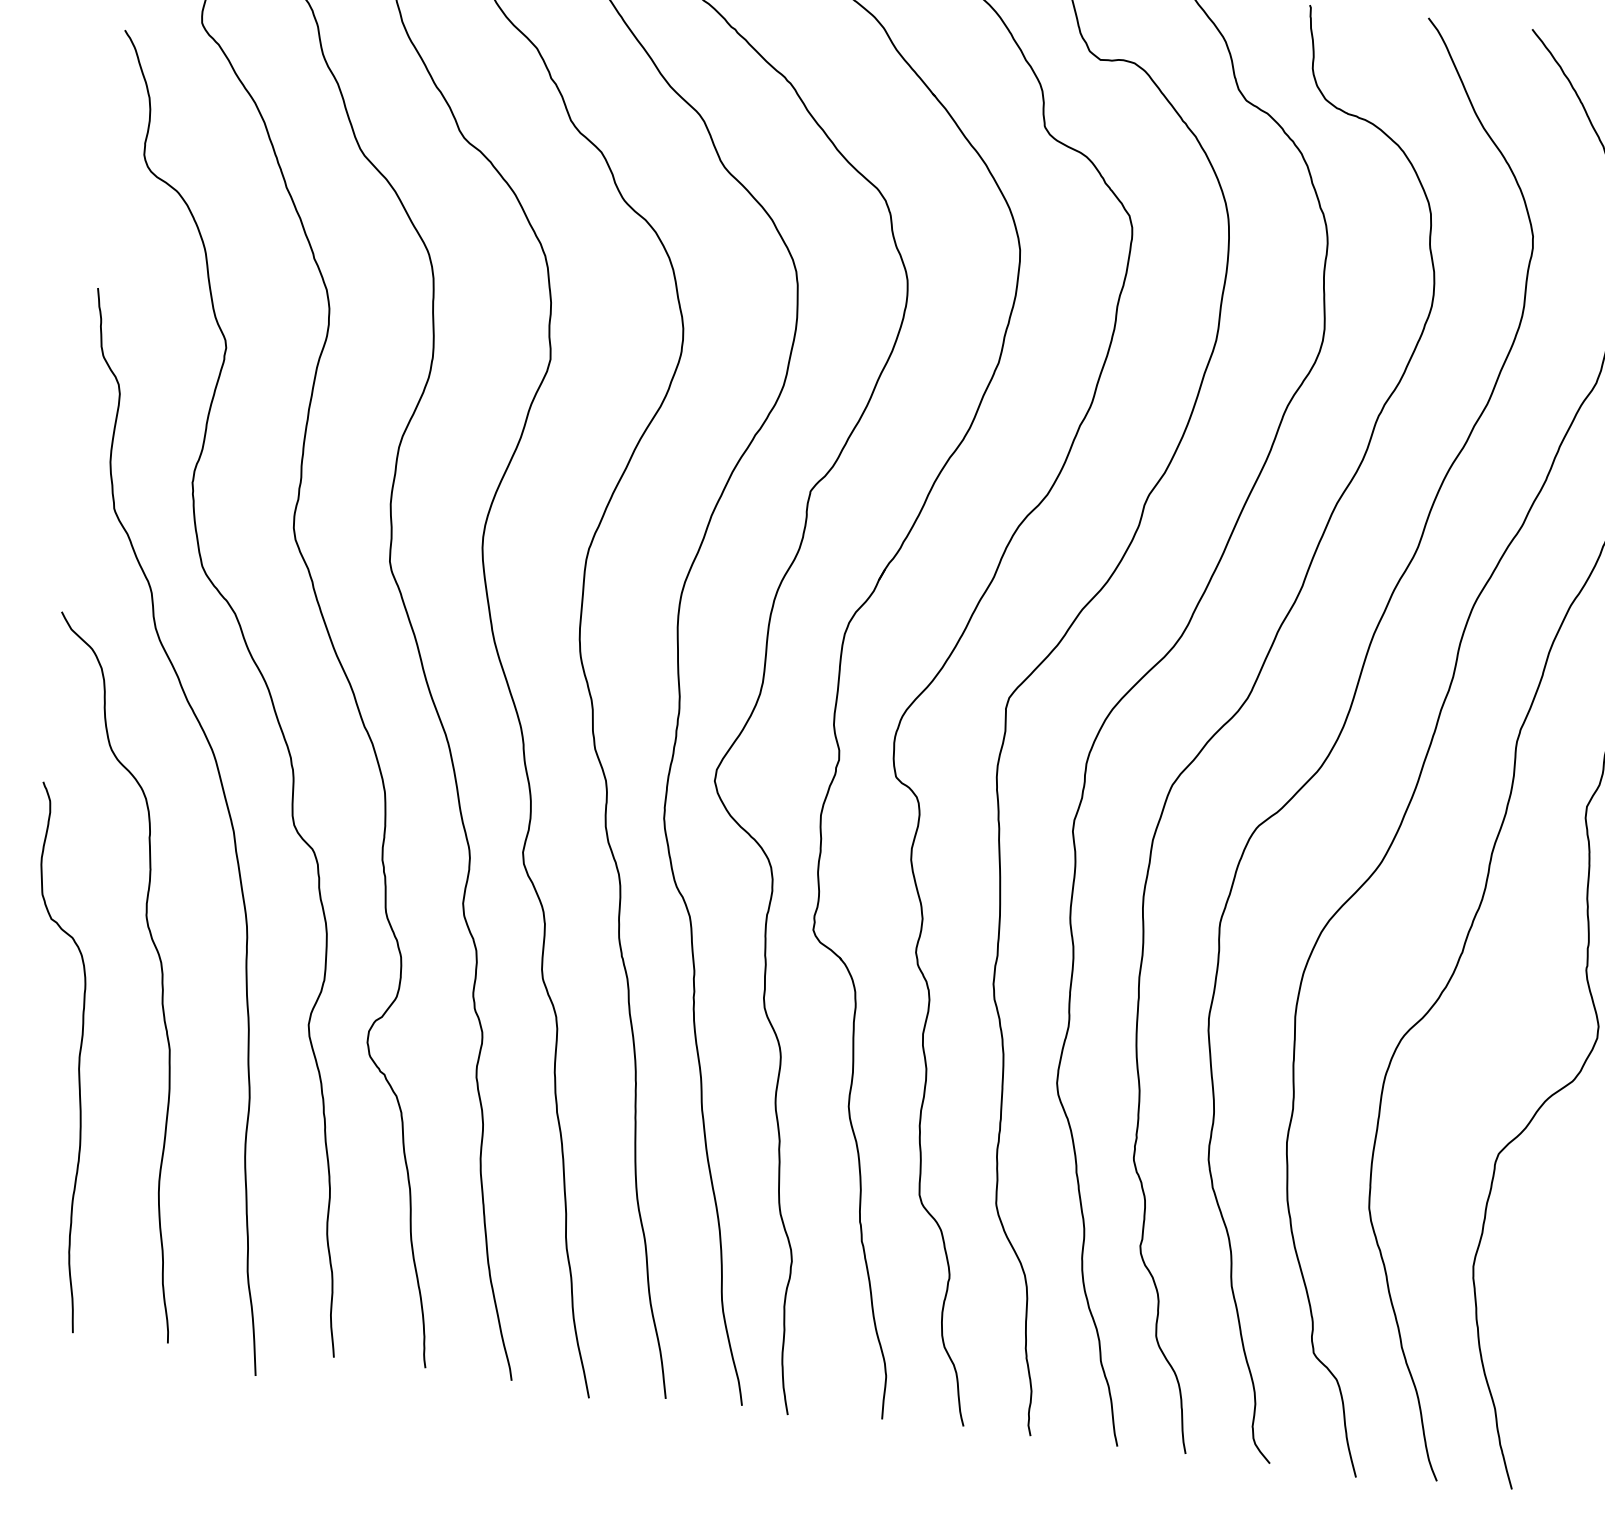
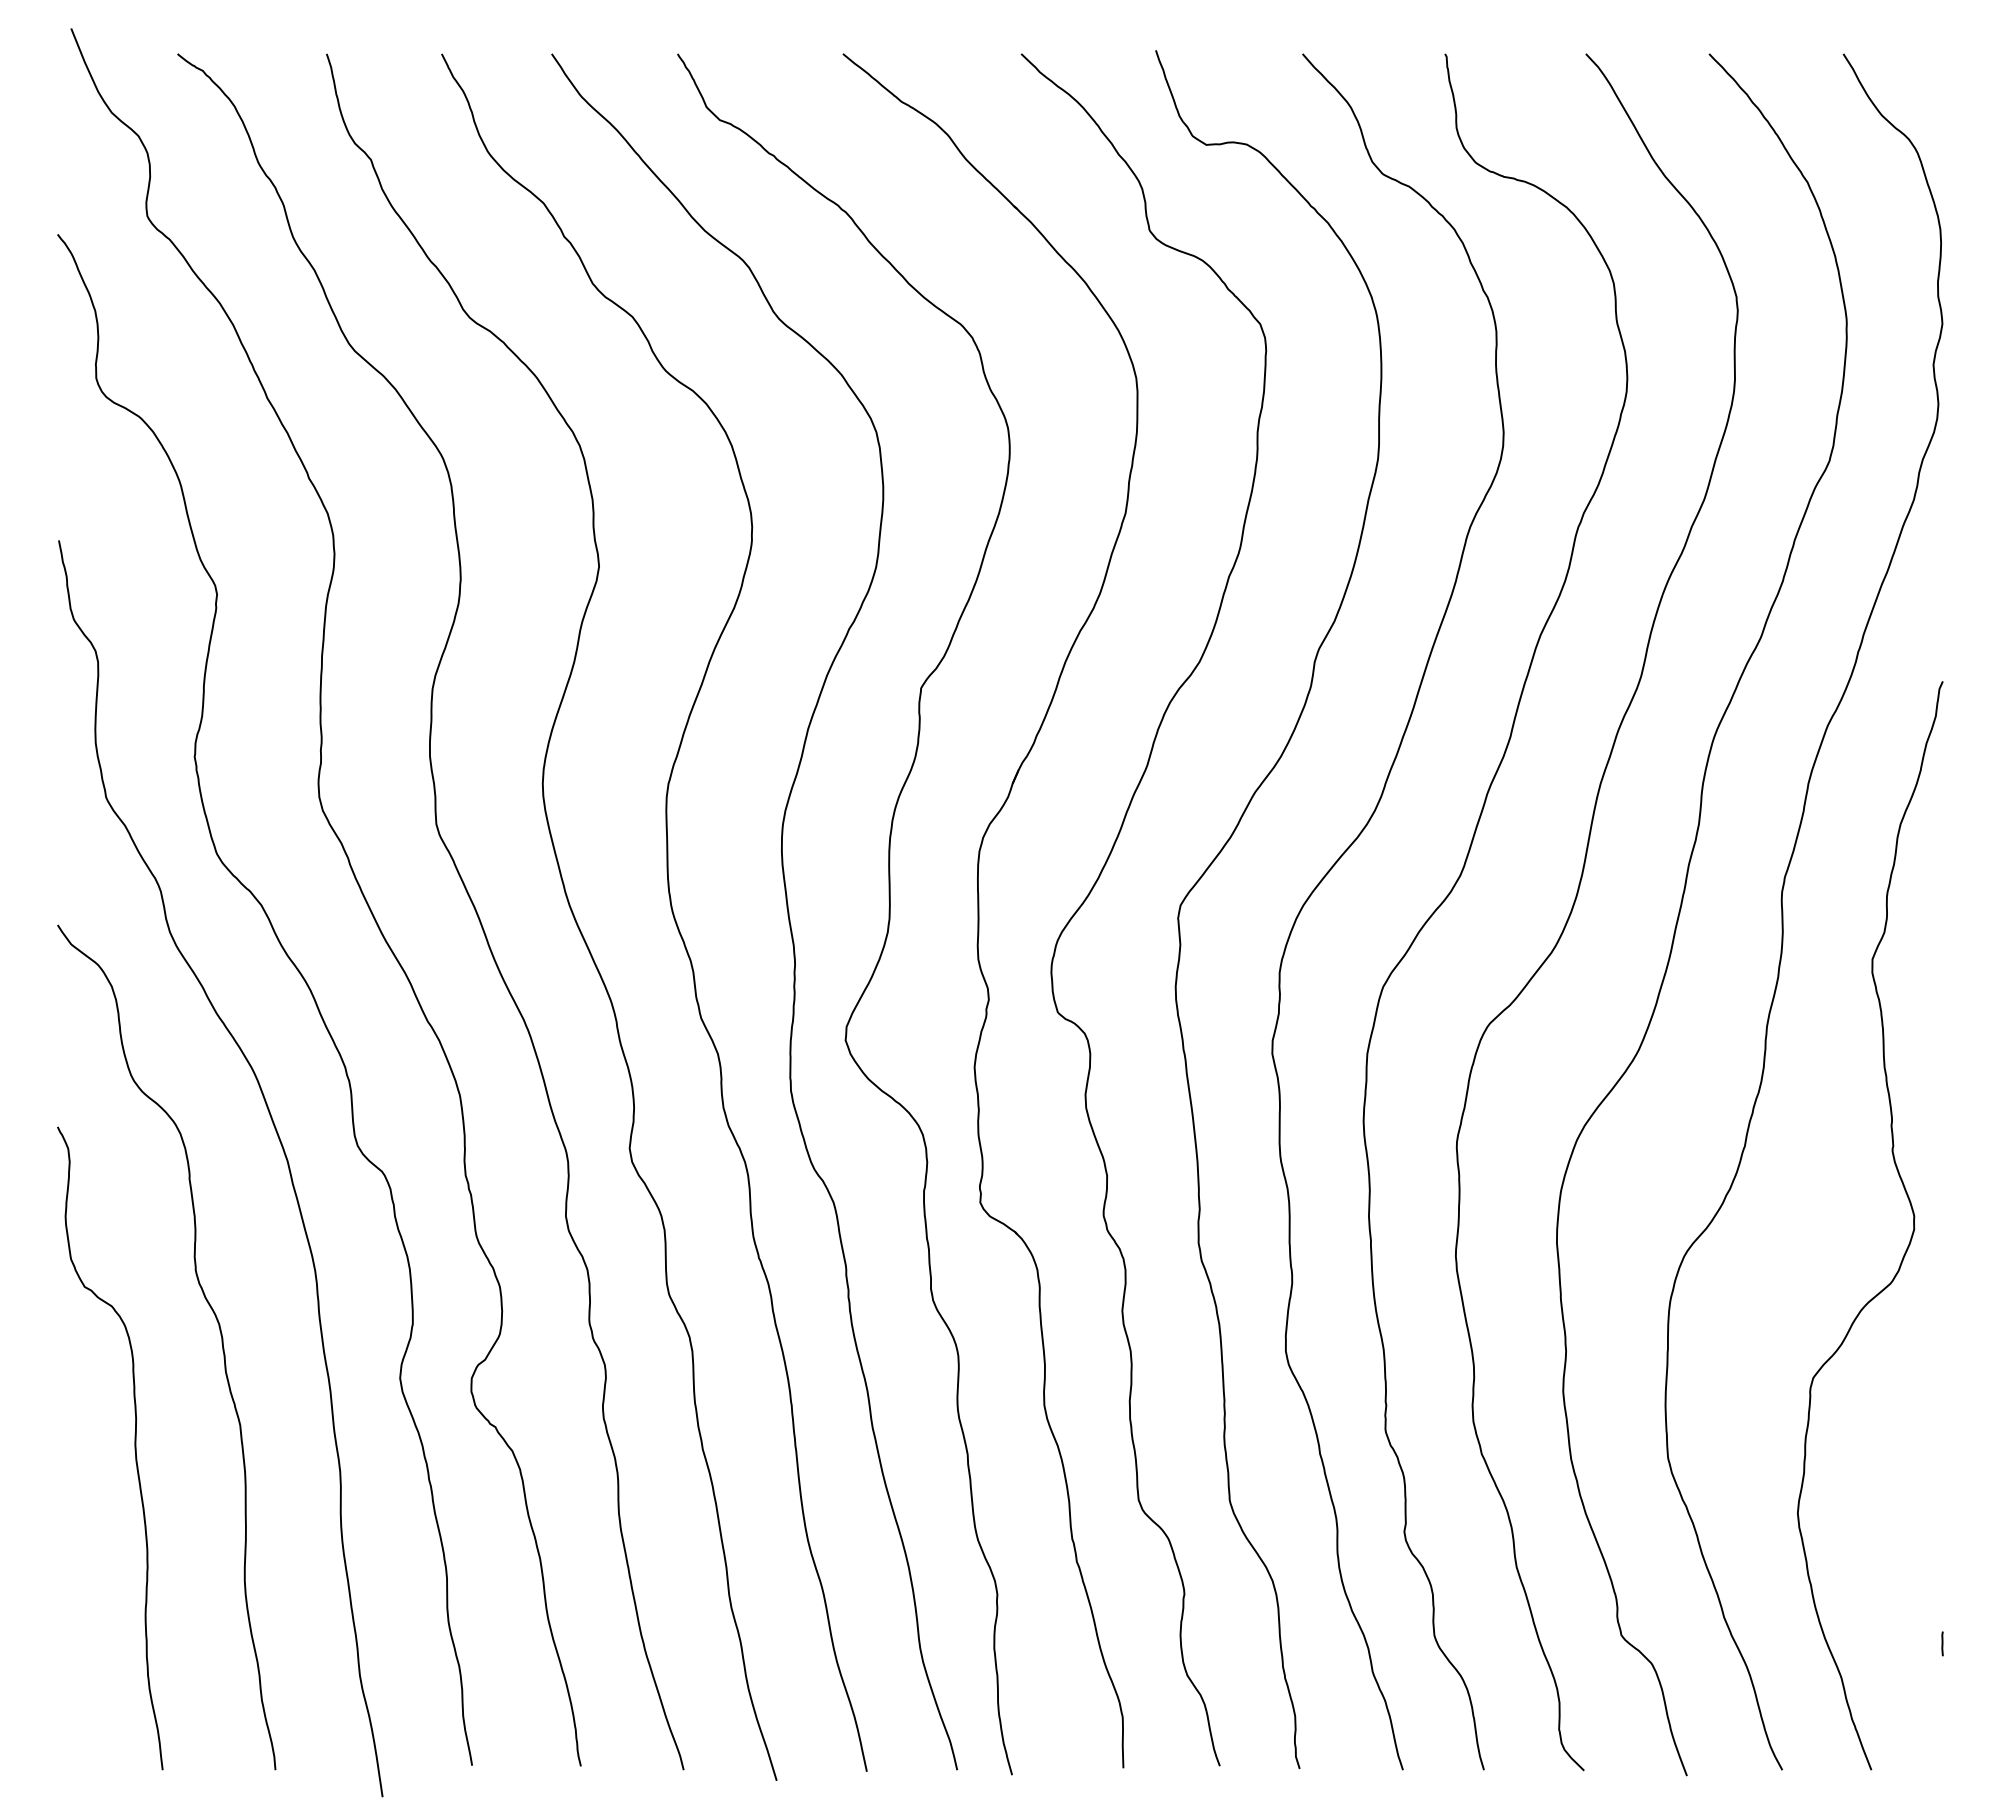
line: (1583, 1389) -> (1942, 1643), added

